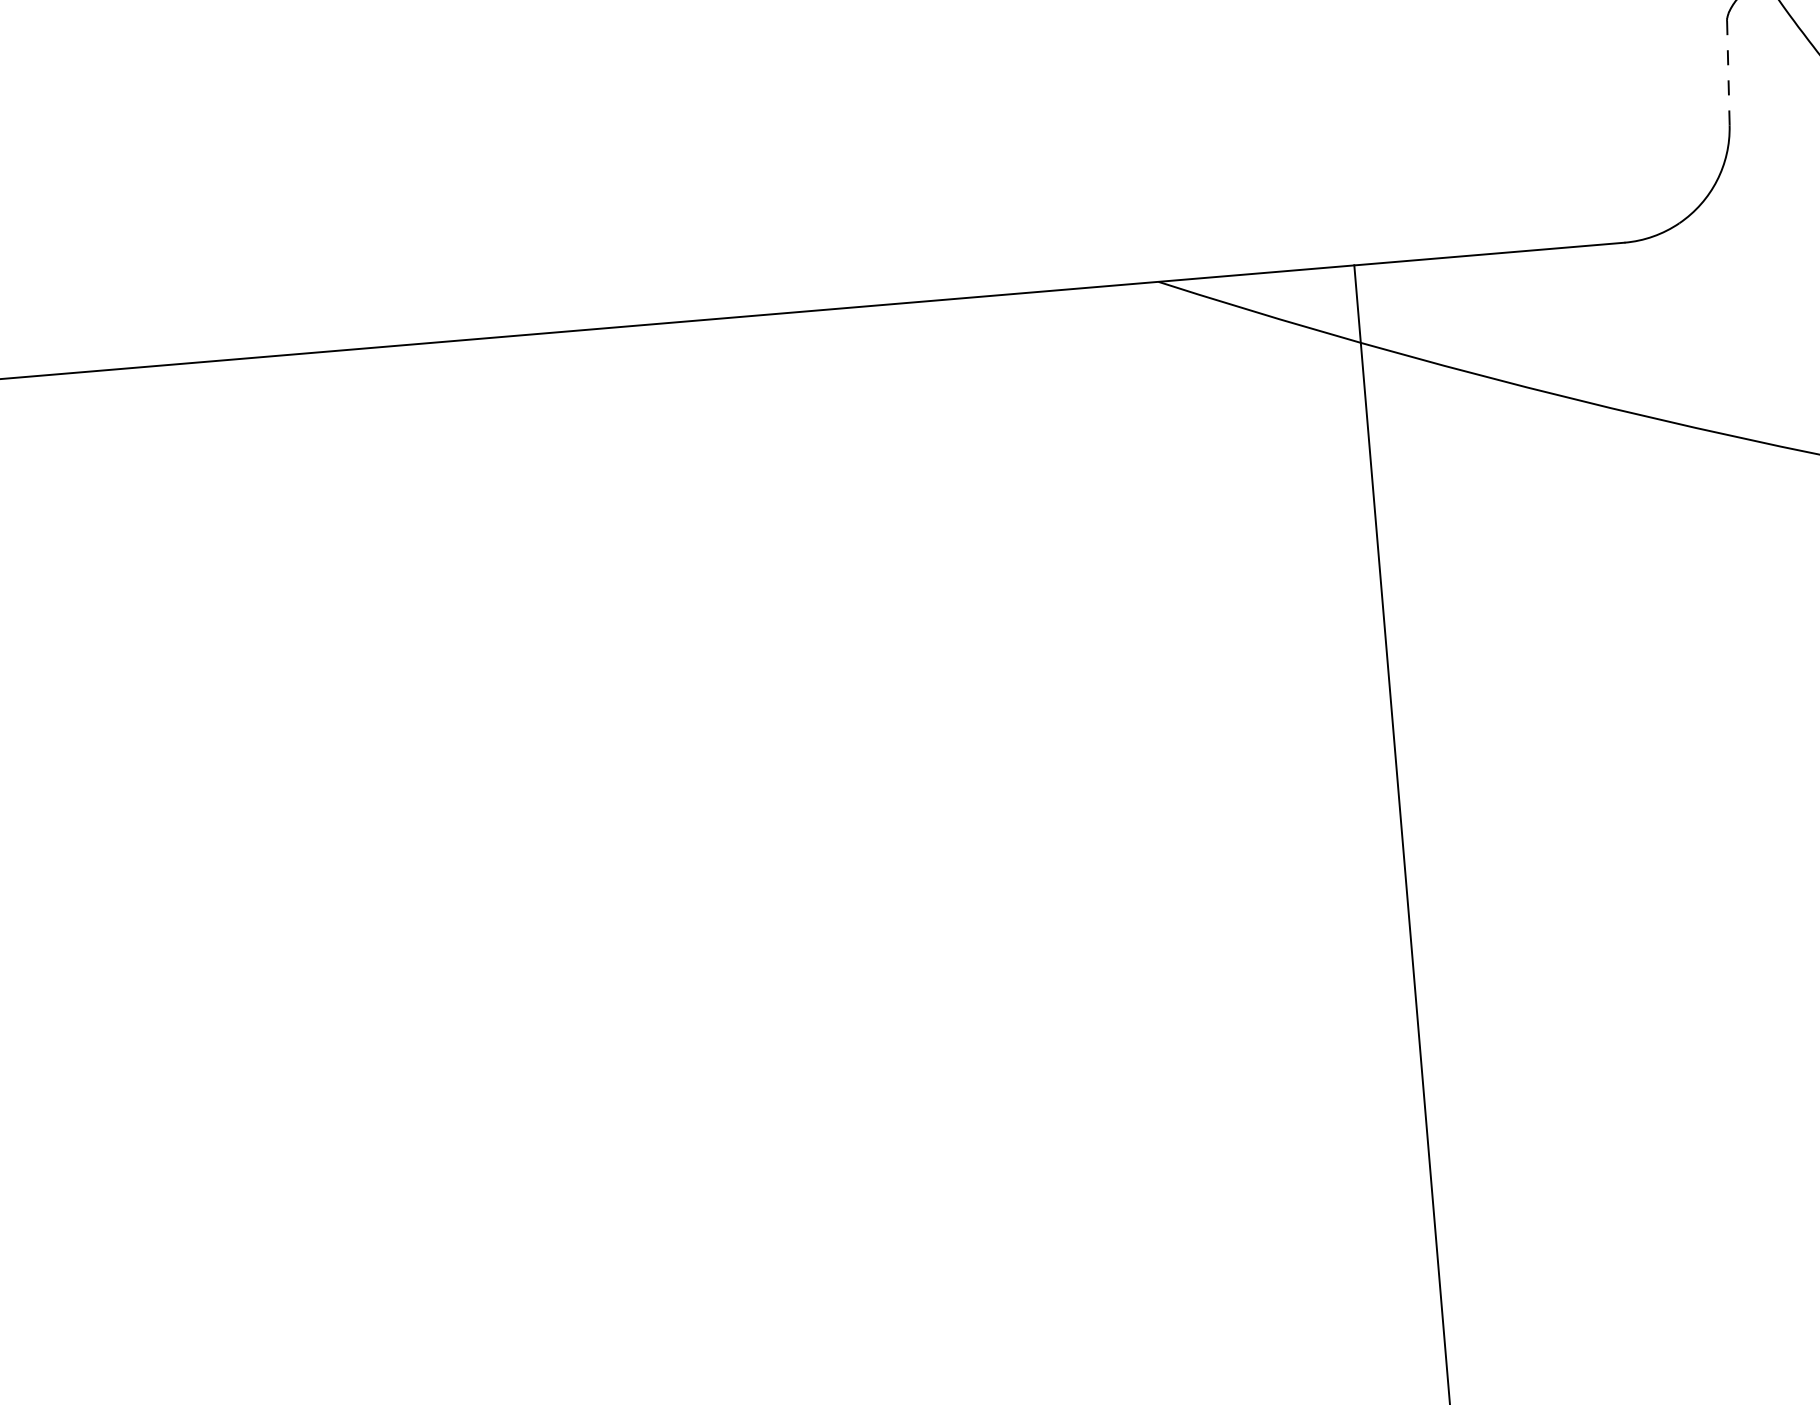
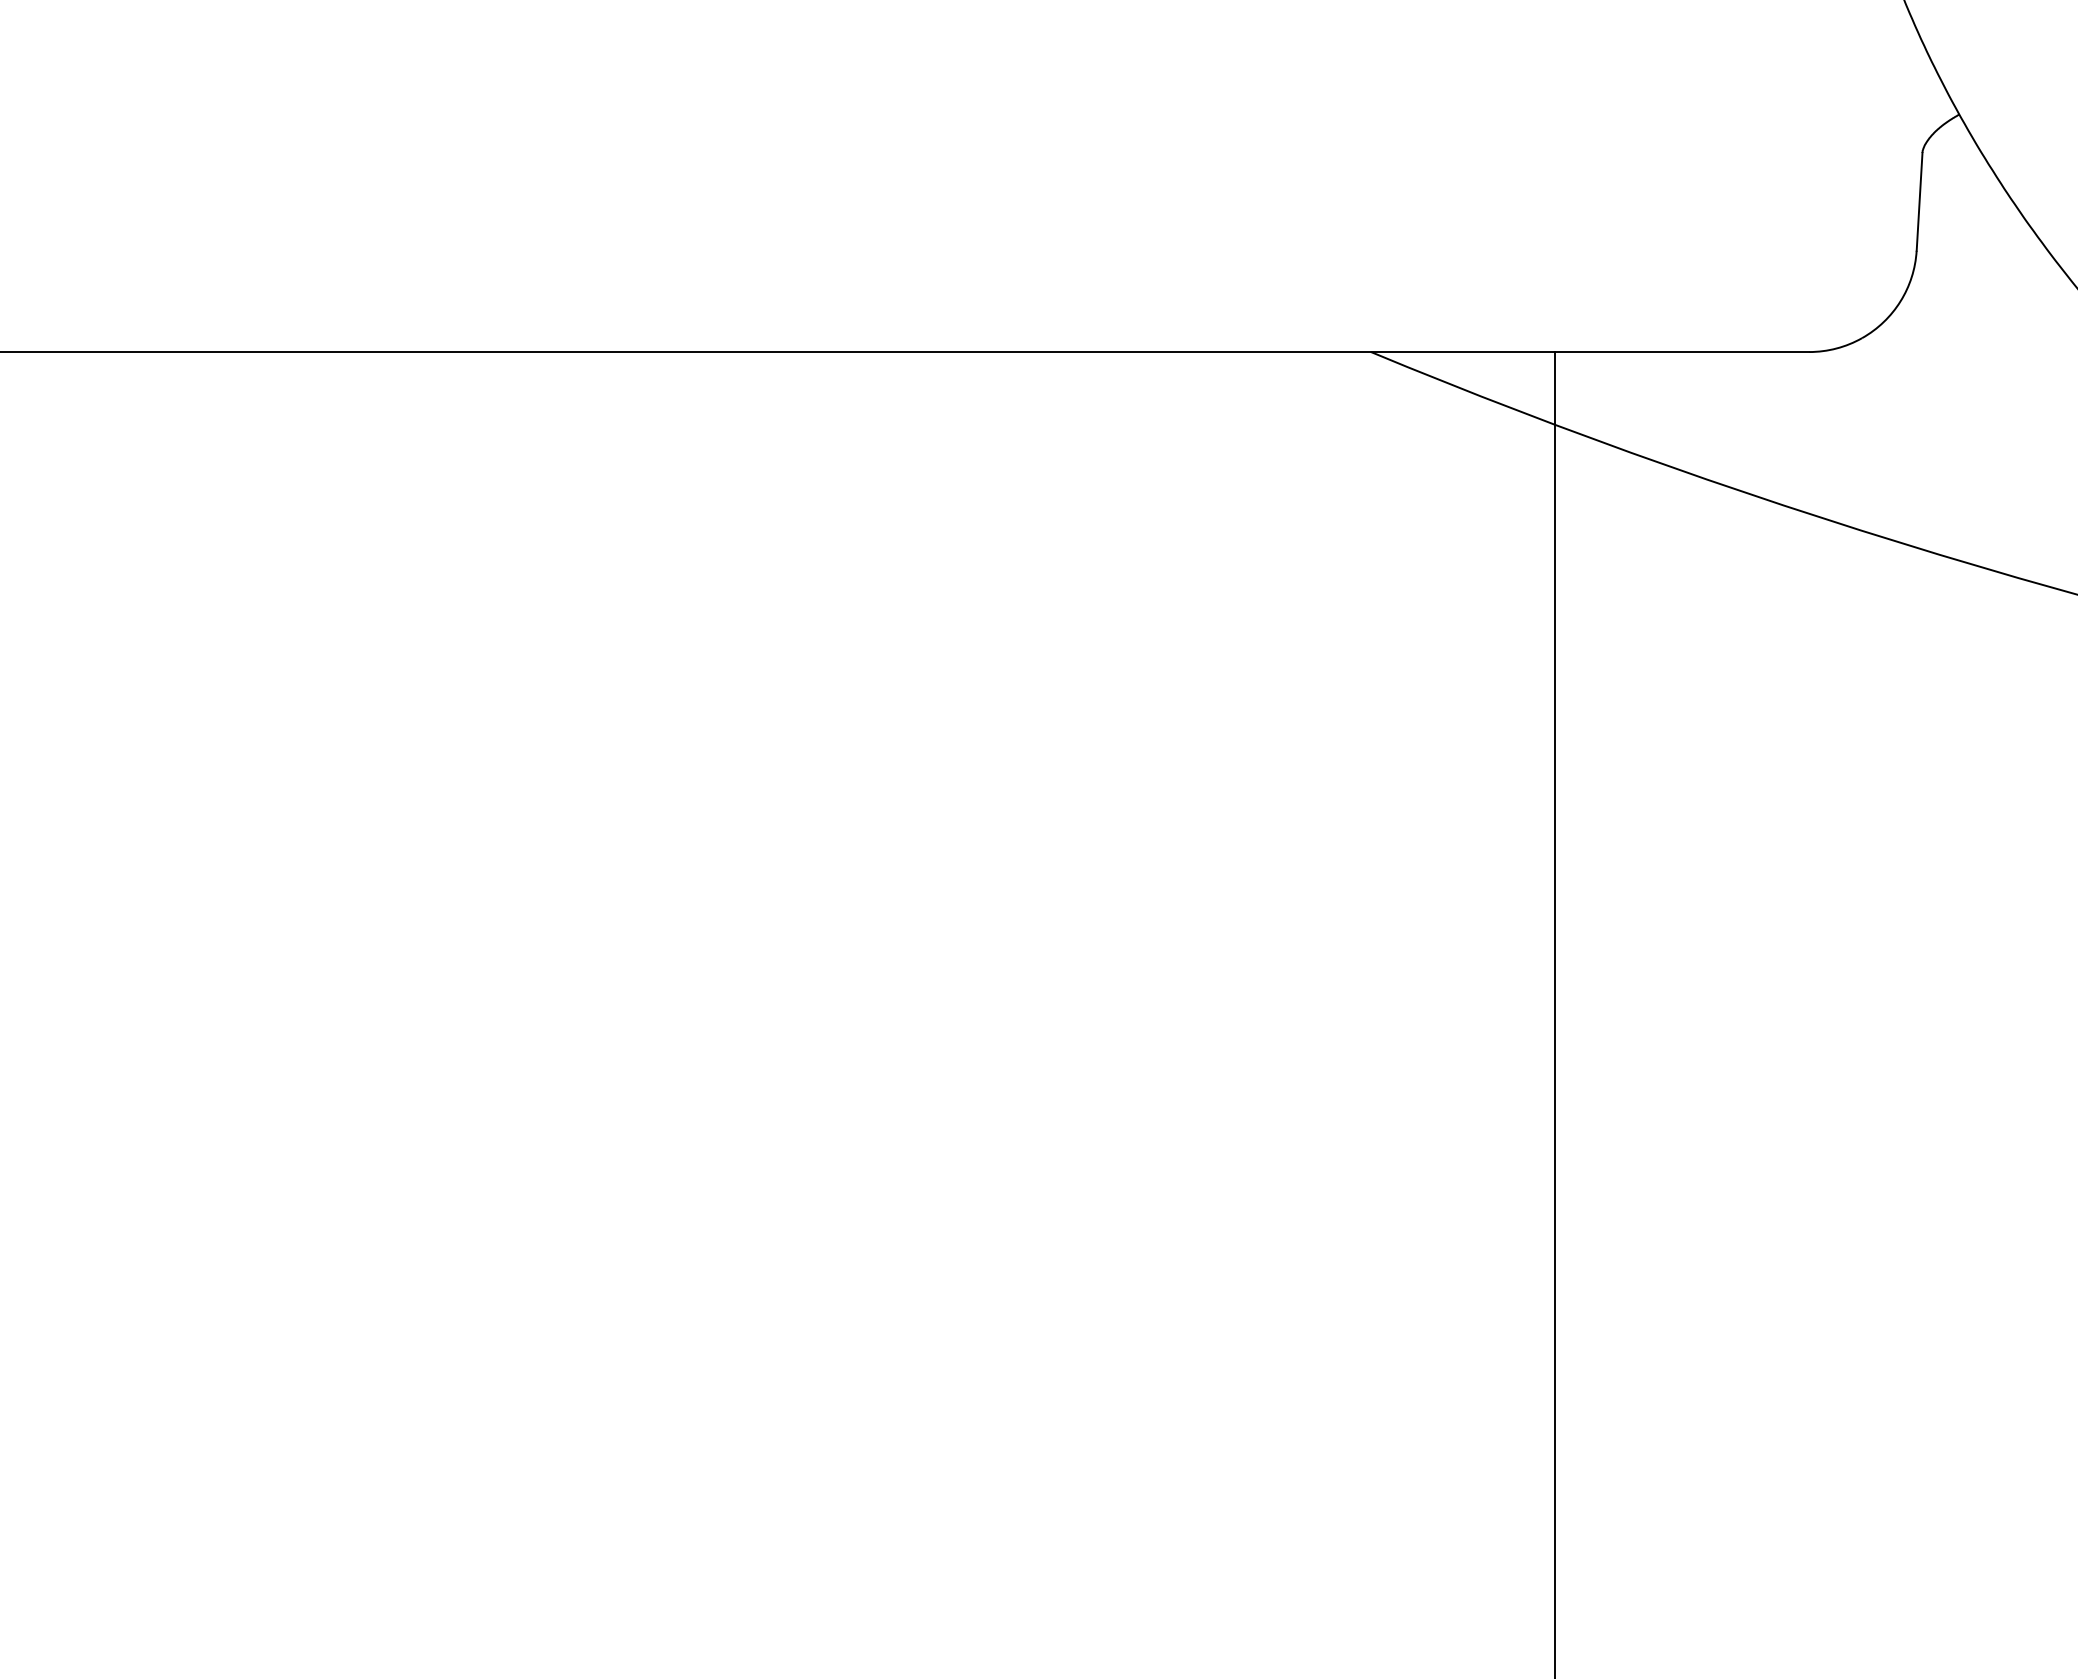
line: (1728, 72) -> (1919, 201), dashed -> solid

